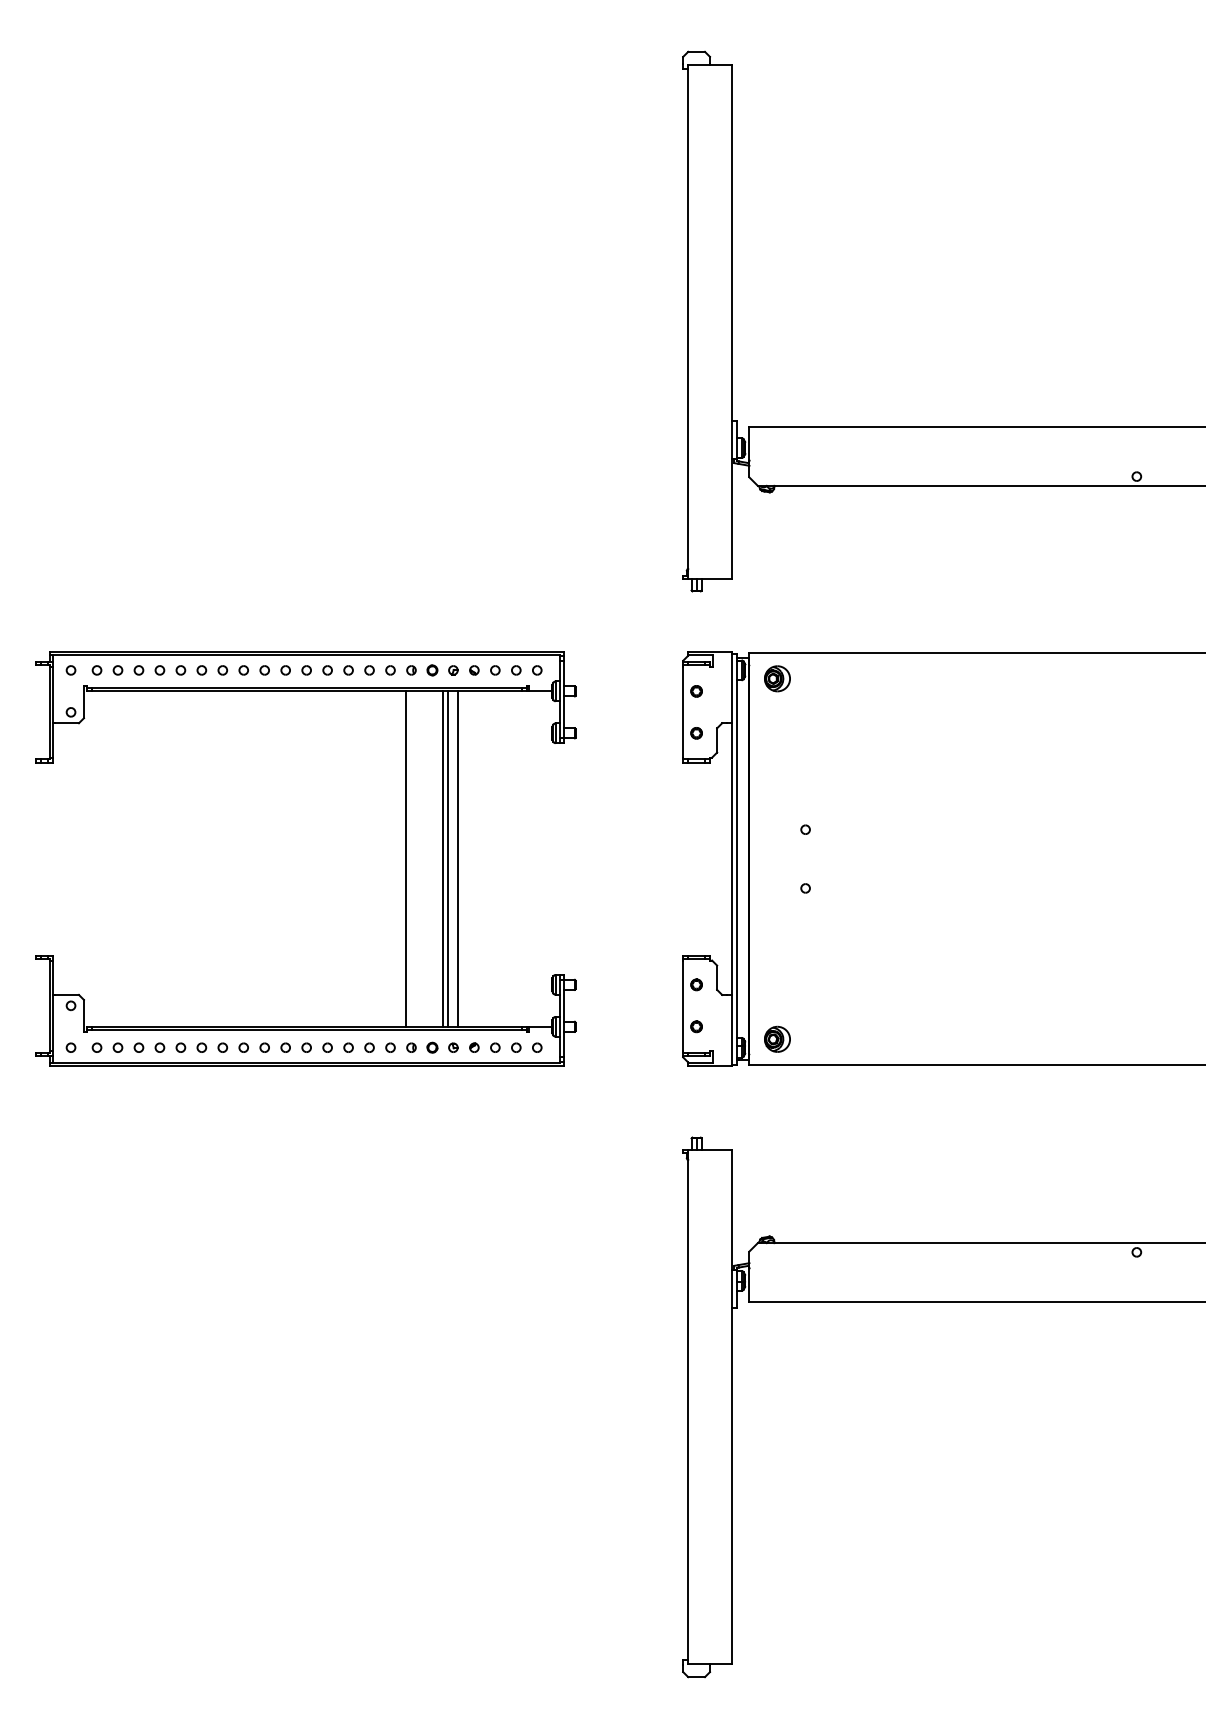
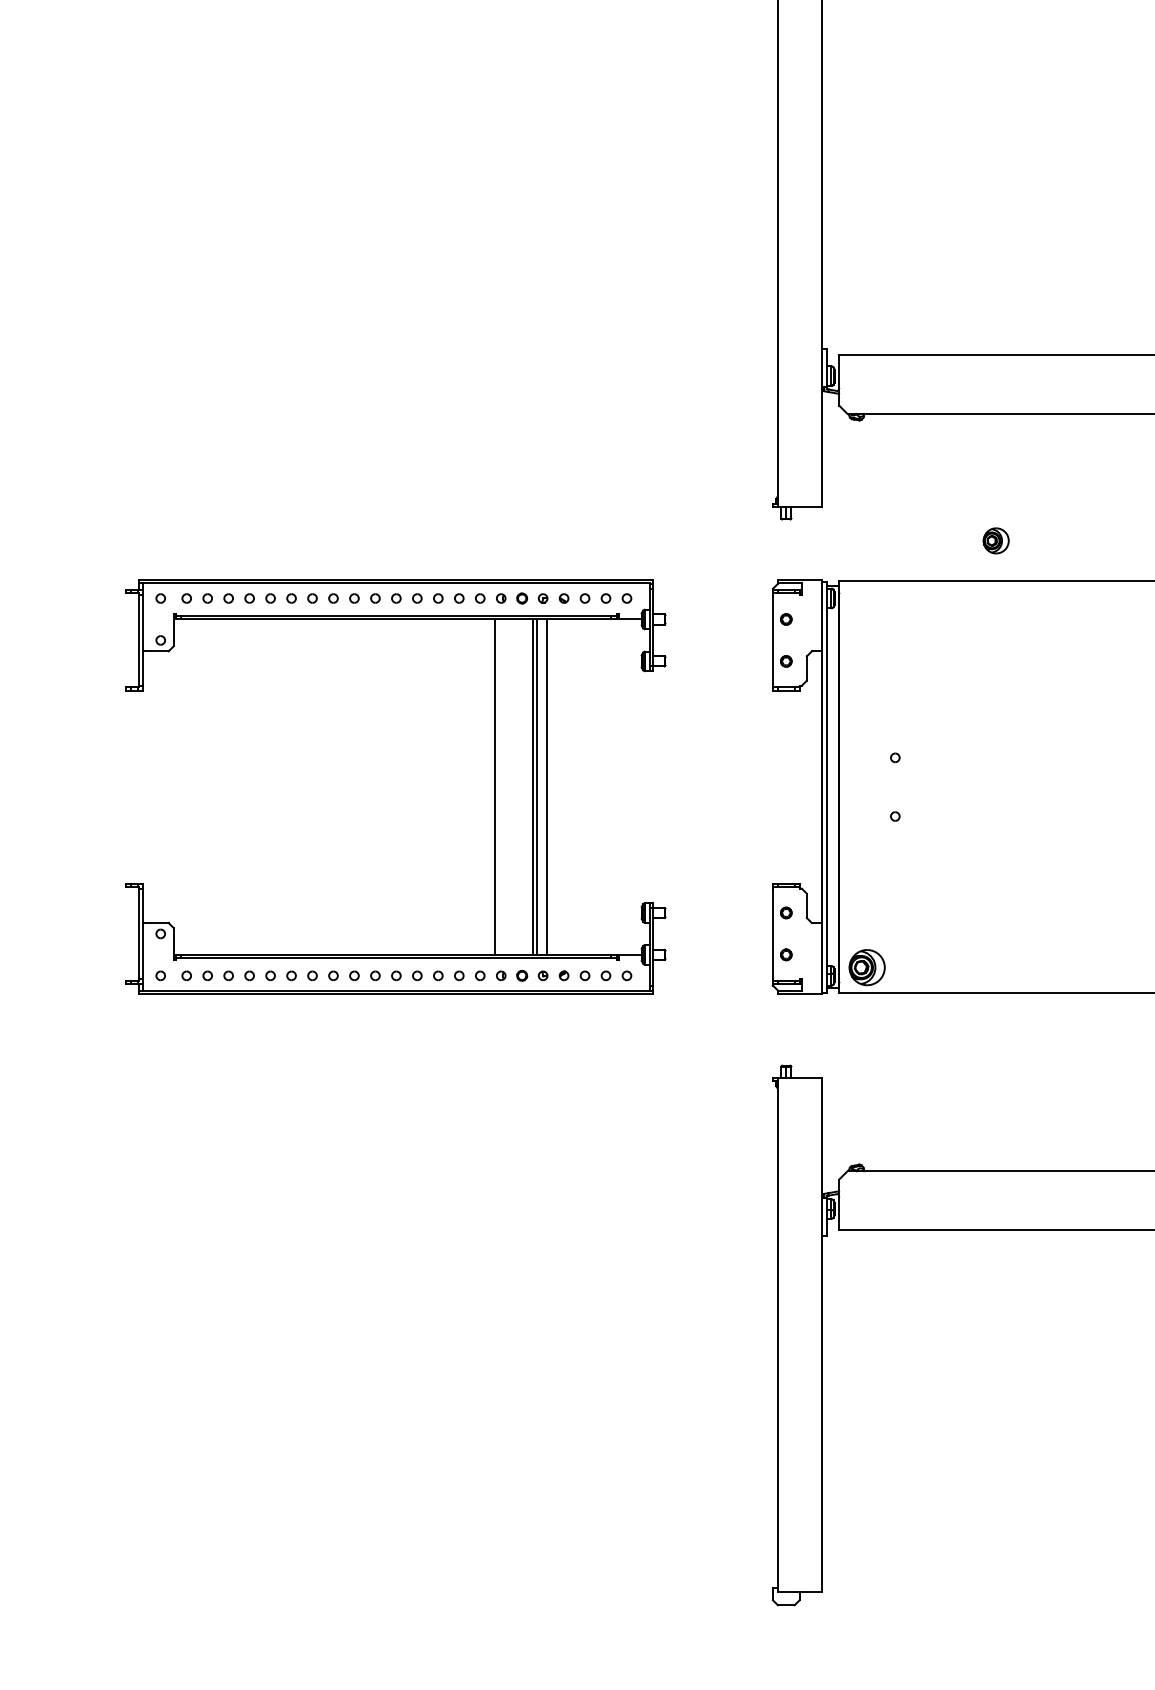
part: (777, 678) -> (996, 540), moved
part: (777, 1038) -> (867, 966), size x1.4

